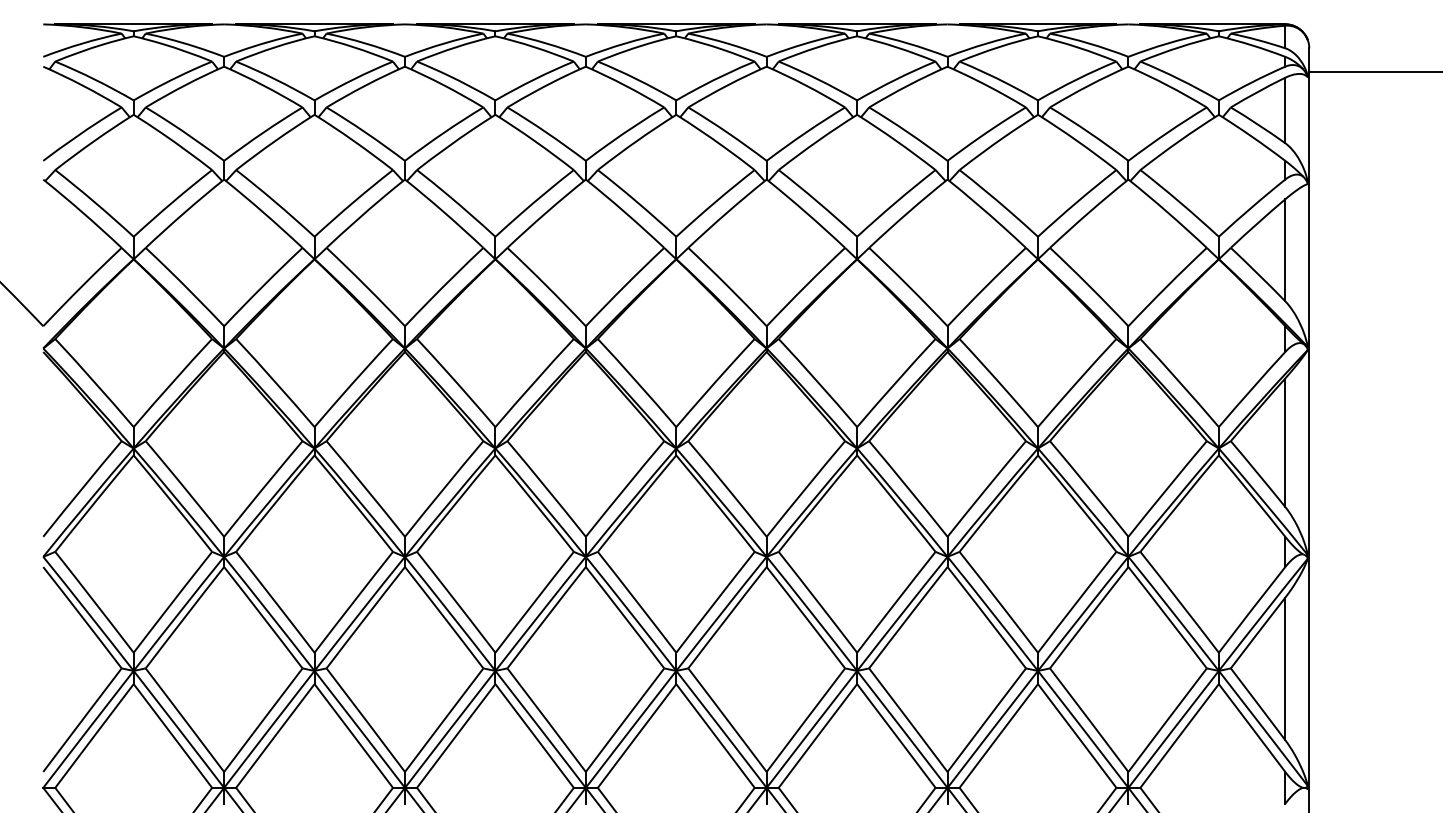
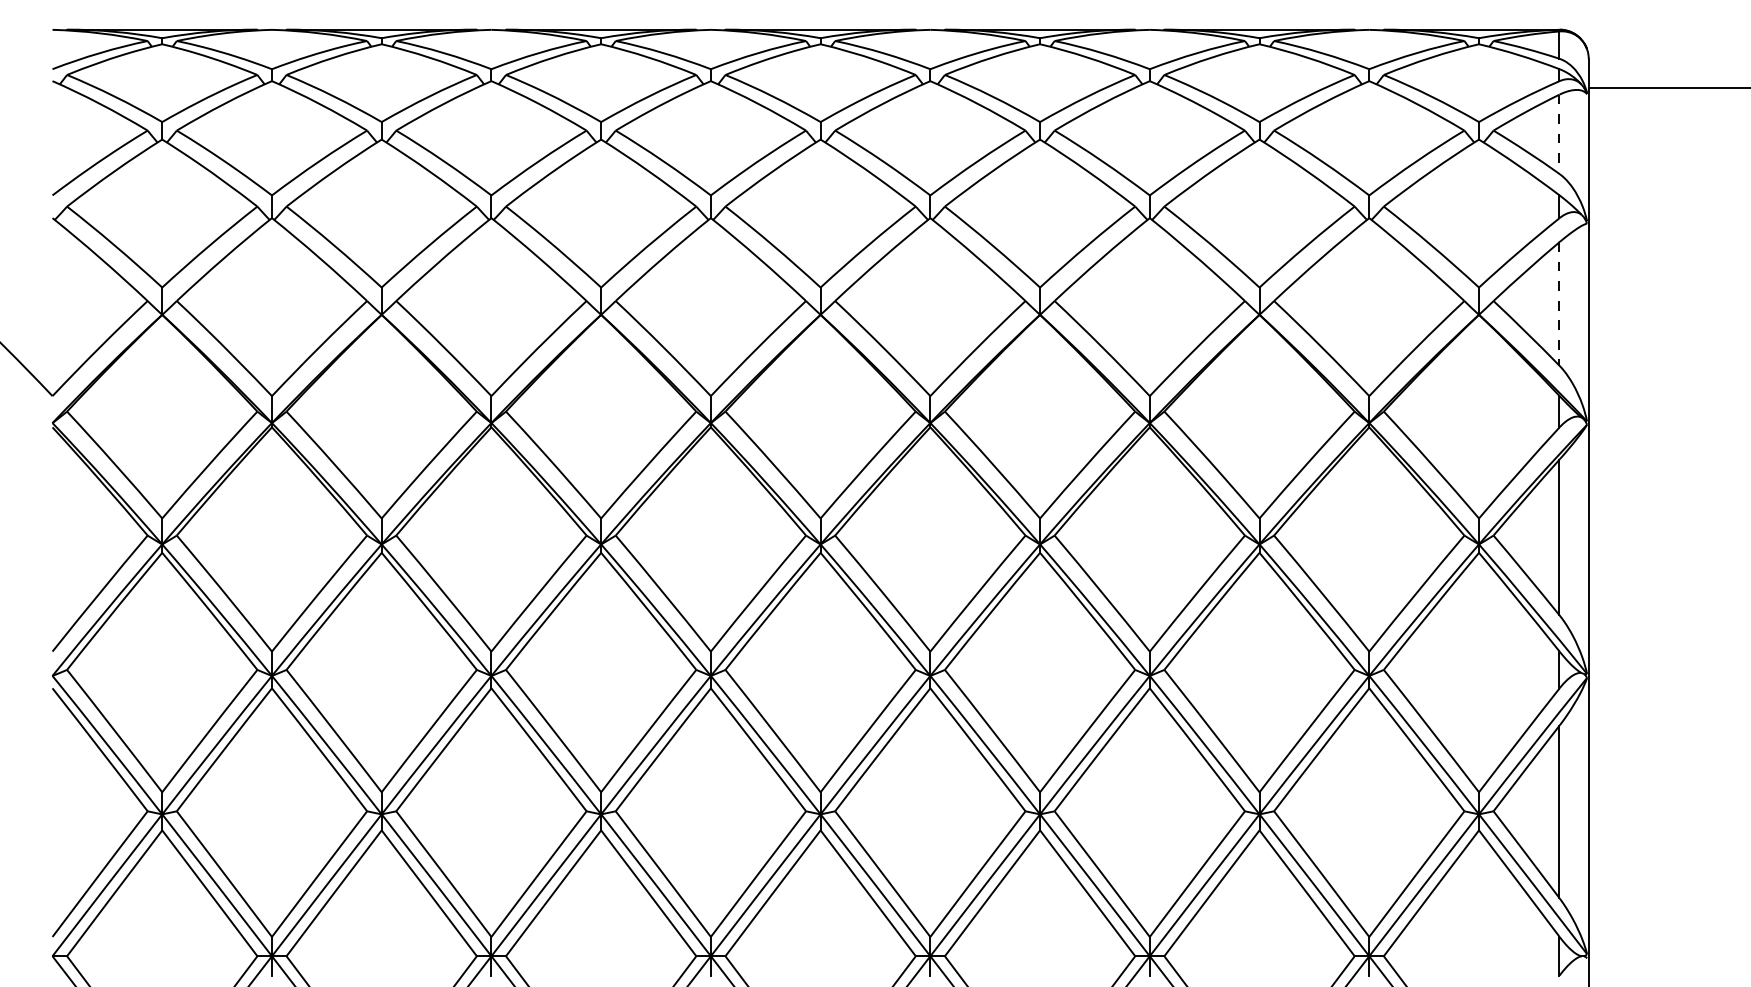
line: (1285, 110) -> (1559, 134), solid -> dashed
line: (1285, 249) -> (1559, 303), solid -> dashed

